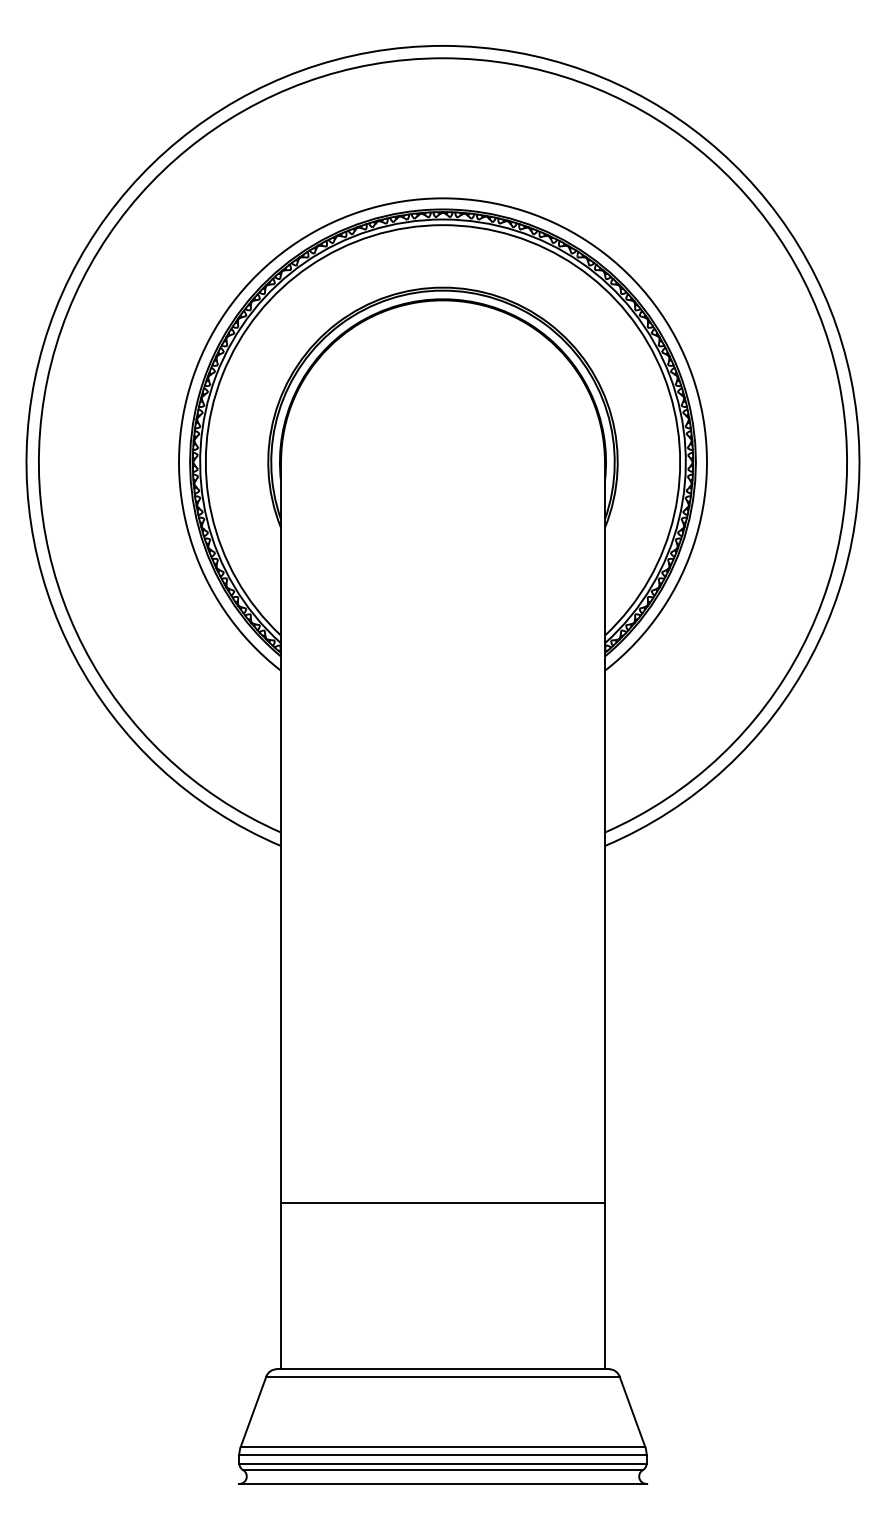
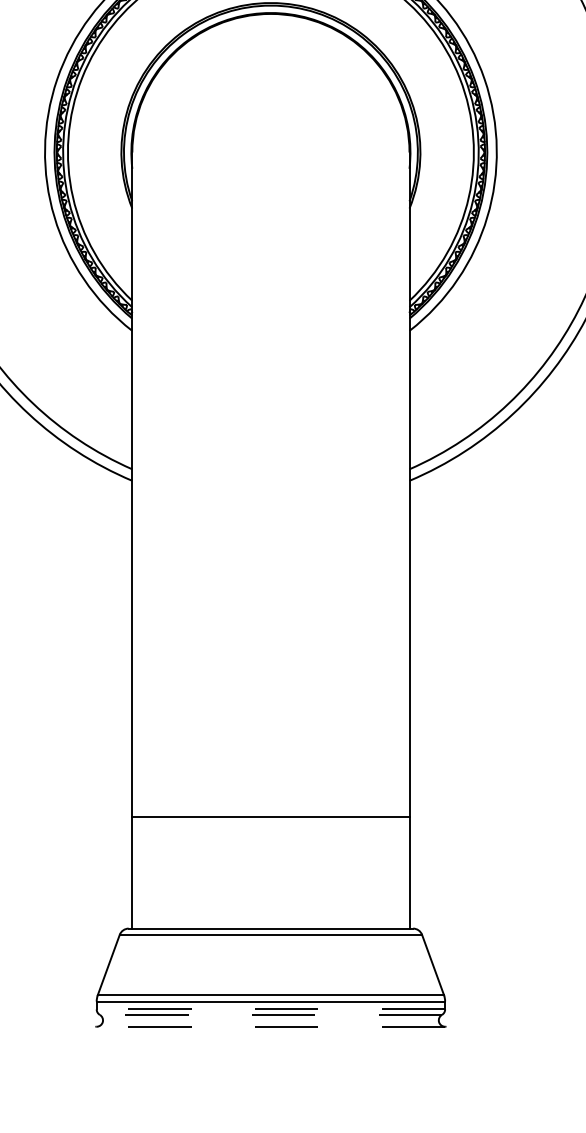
line: (442, 1202) -> (270, 816), moved
line: (443, 1463) -> (271, 1009), solid -> dashed
line: (443, 1470) -> (271, 1015), solid -> dashed
line: (443, 1483) -> (271, 1026), solid -> dashed

